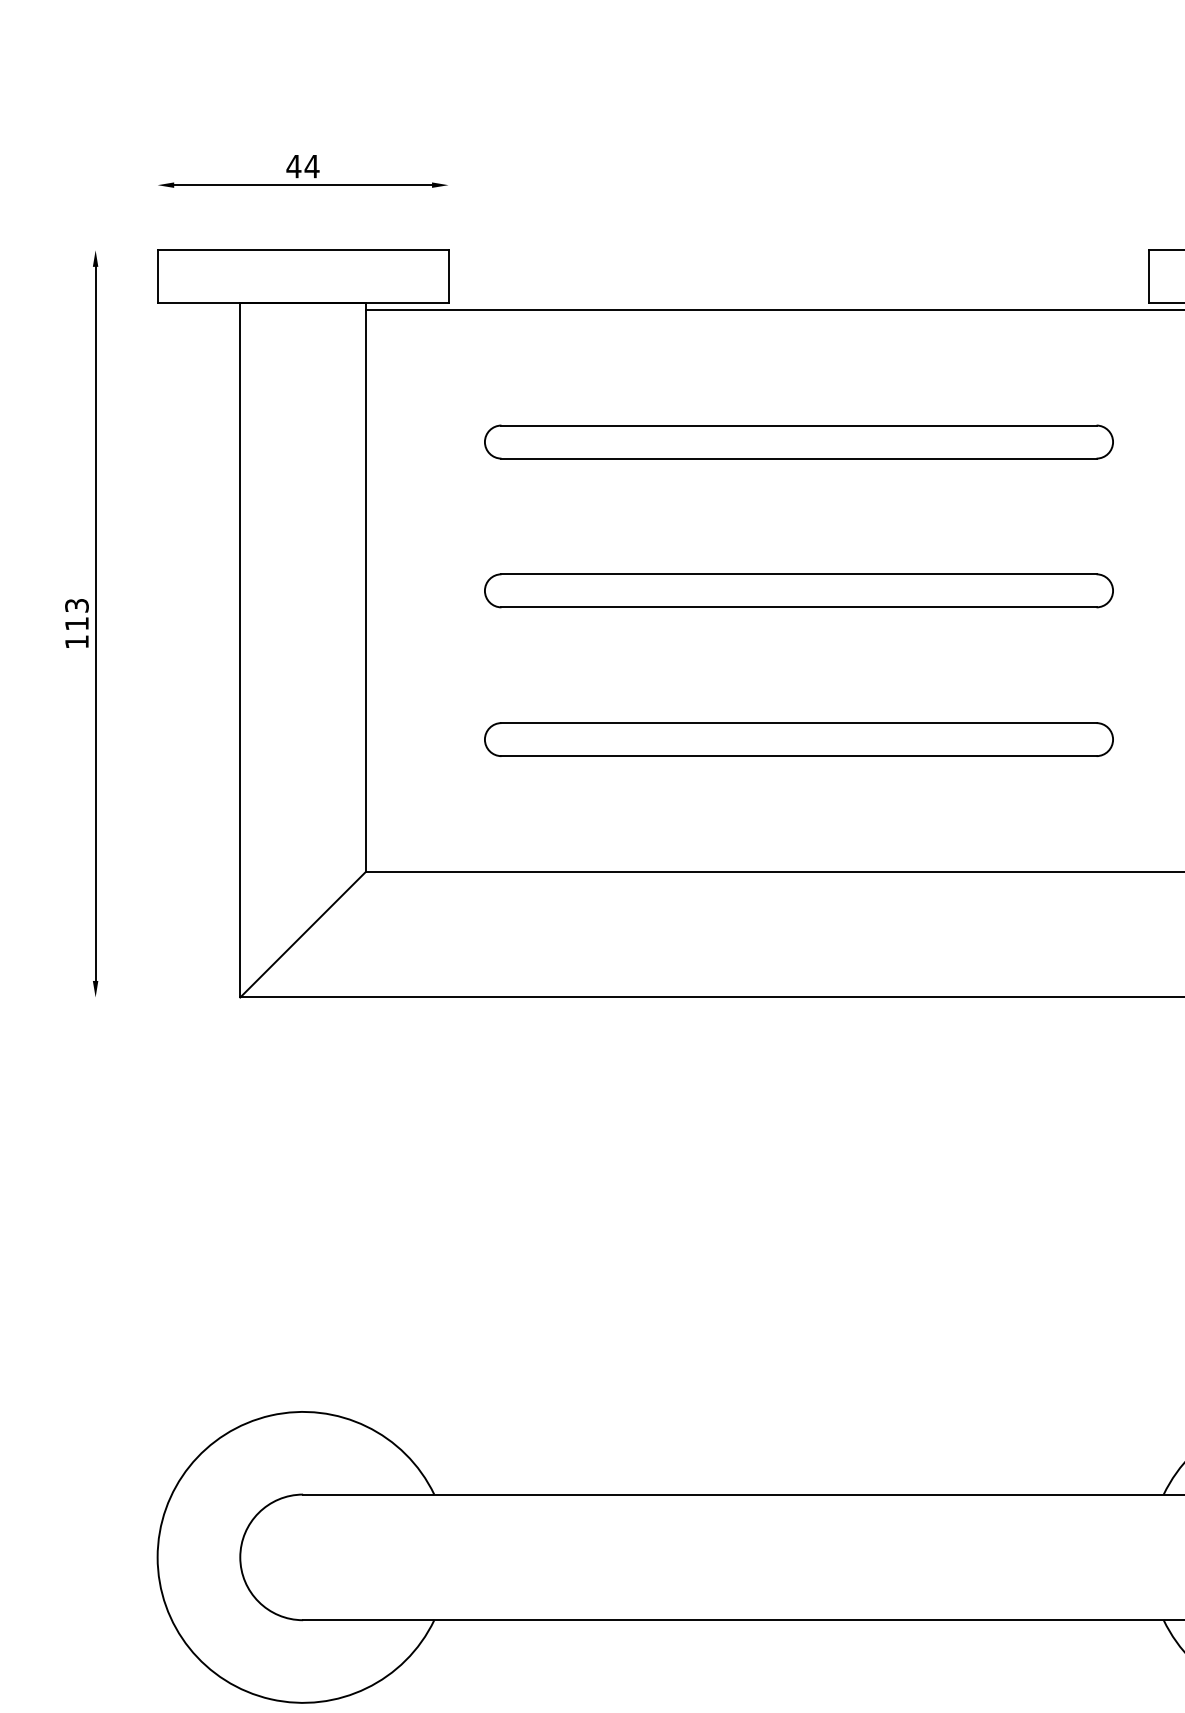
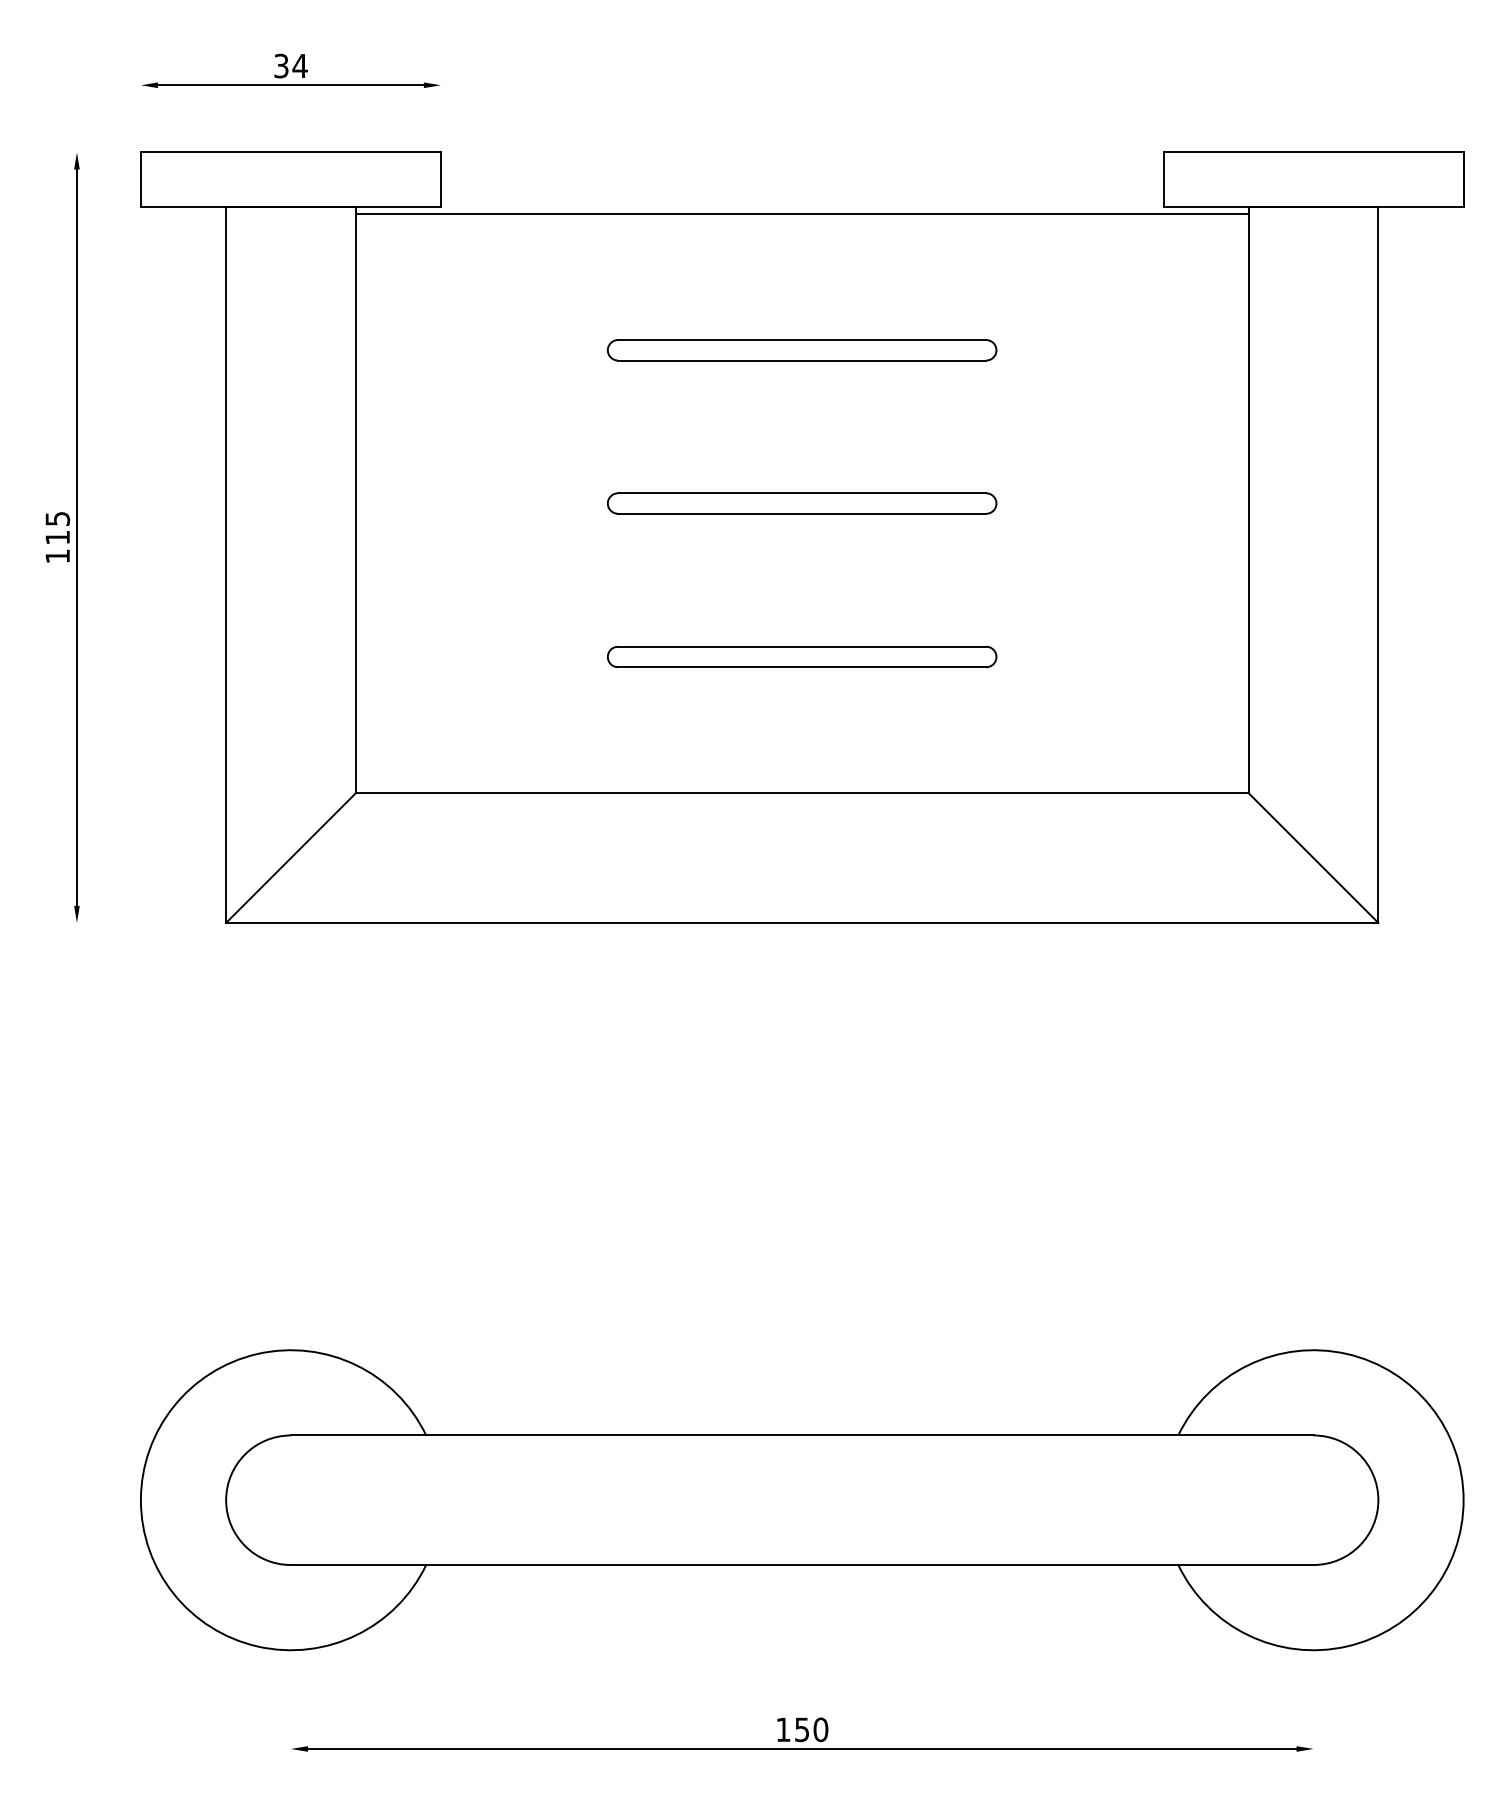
text: (293, 165) -> (281, 65), 44 -> 34
part: (798, 442) -> (801, 350), size x0.6
part: (798, 590) -> (801, 503), size x0.6
text: (76, 605) -> (57, 518), 113 -> 115
part: (798, 739) -> (801, 656), size x0.6

